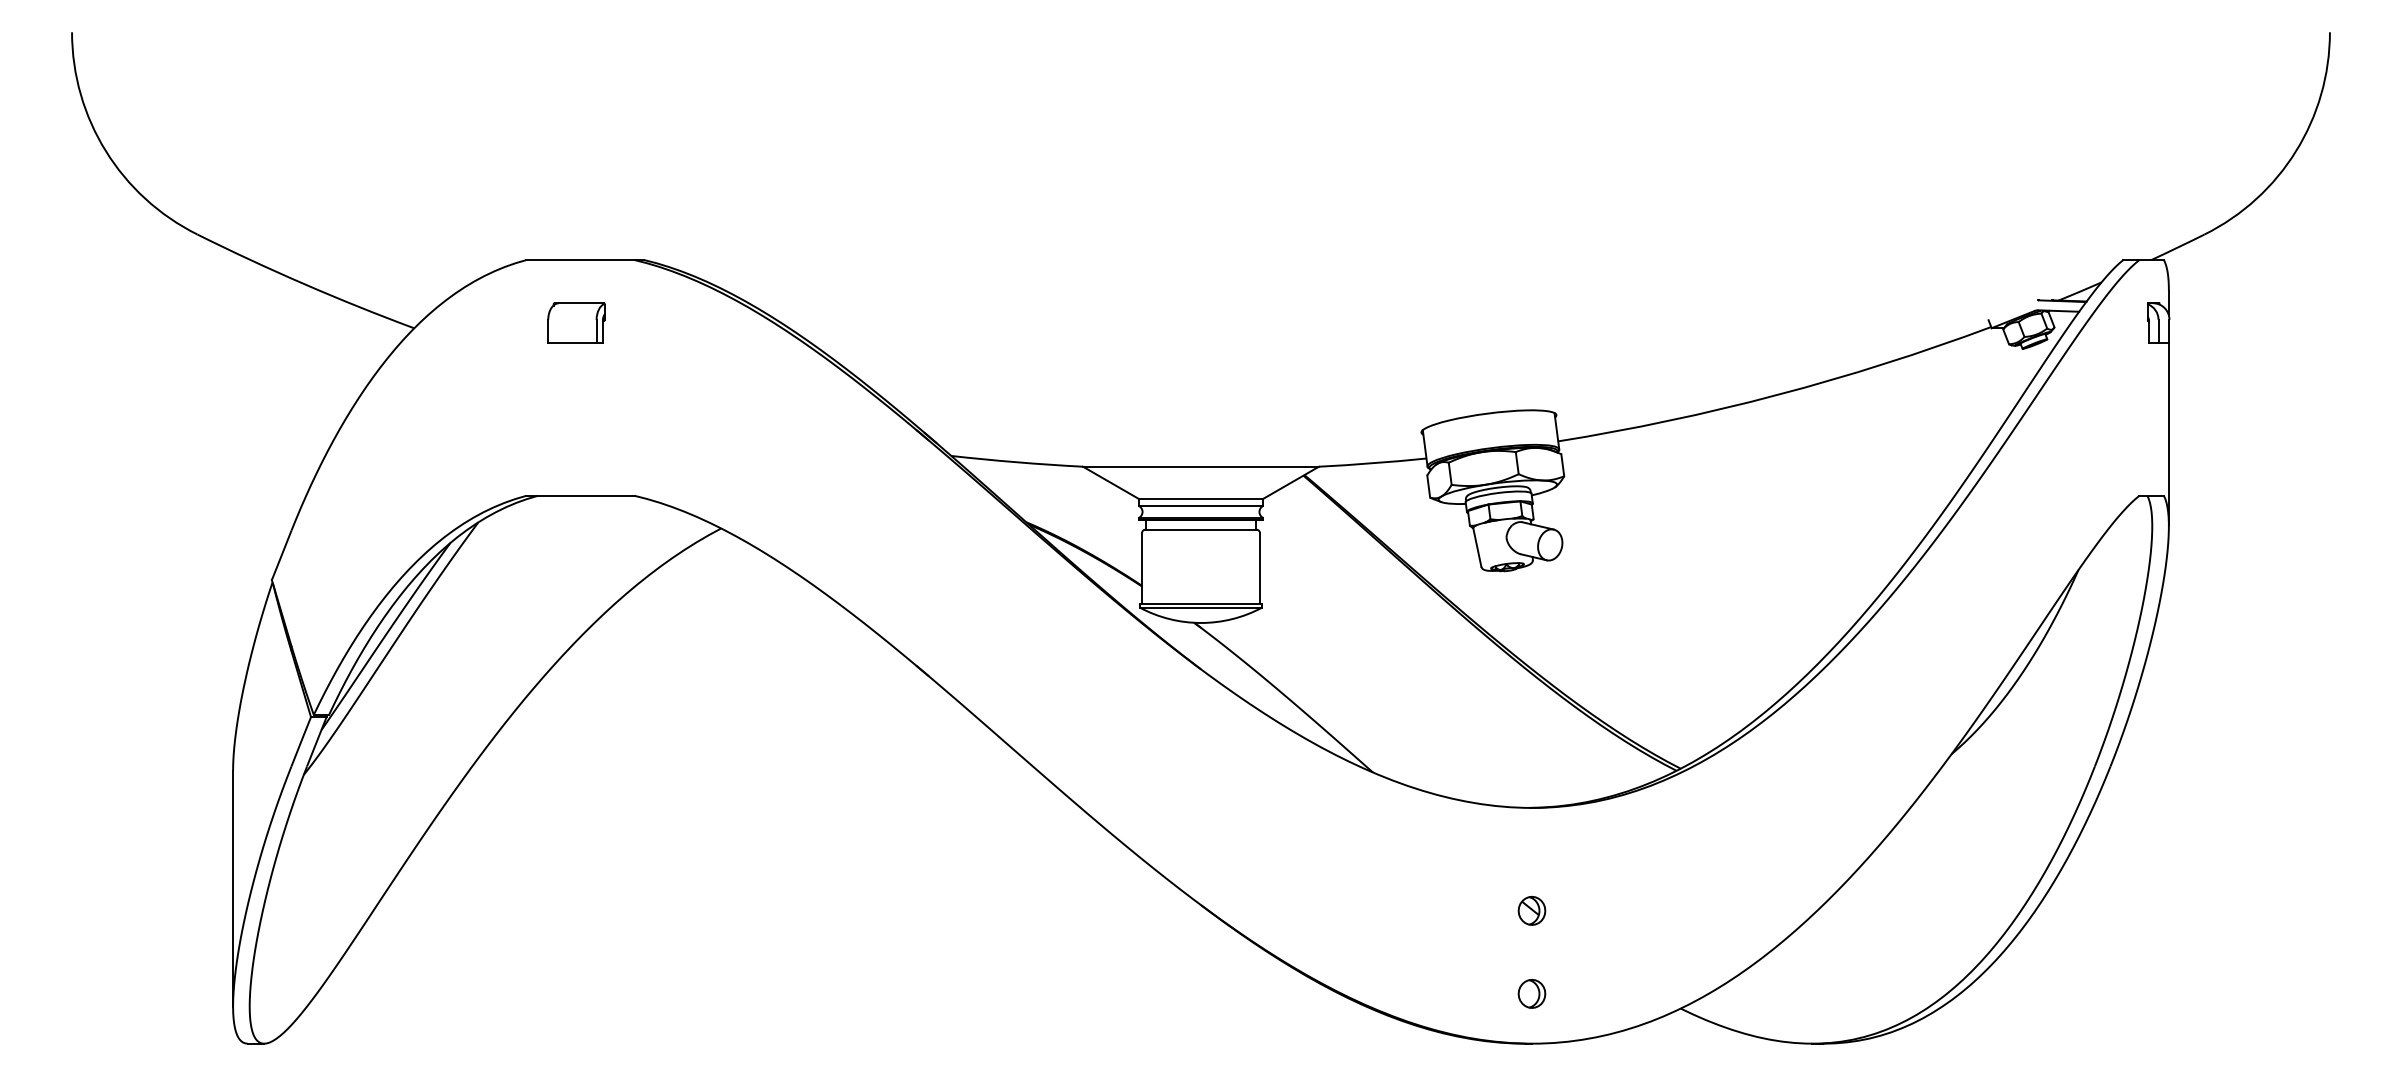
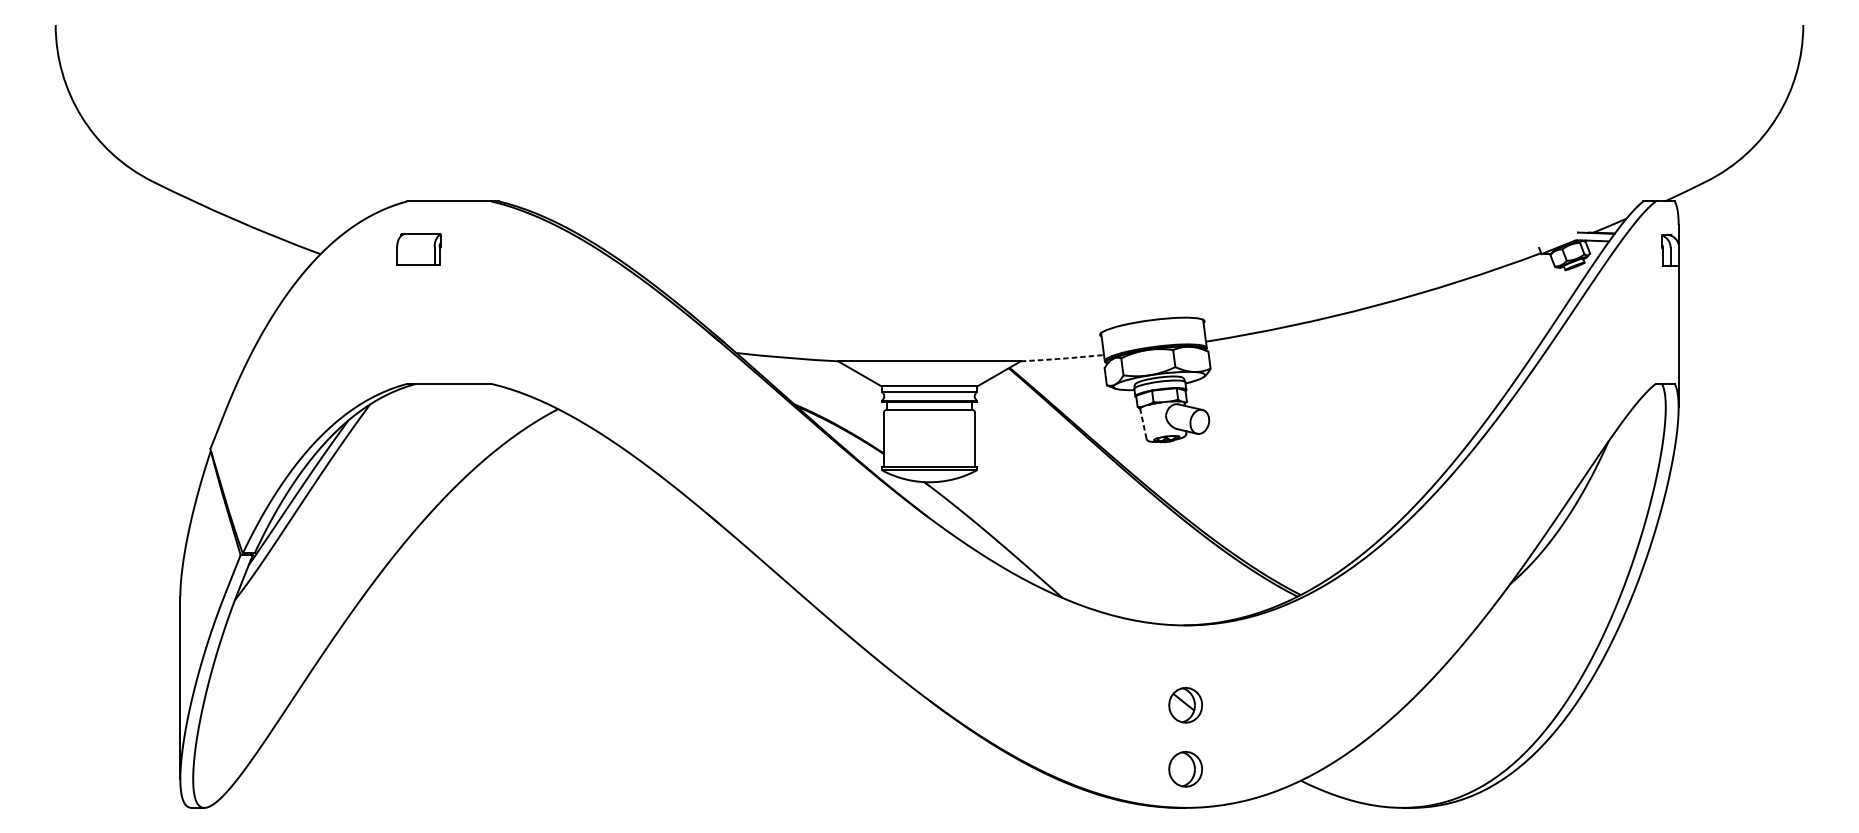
part: (576, 322) -> (419, 248), moved
arc: (1372, 463) -> (1062, 358), solid -> dashed
line: (1477, 547) -> (1143, 423), solid -> dashed
part: (1531, 910) -> (1185, 704), size x1.6
part: (1531, 993) -> (1185, 769), size x1.6

